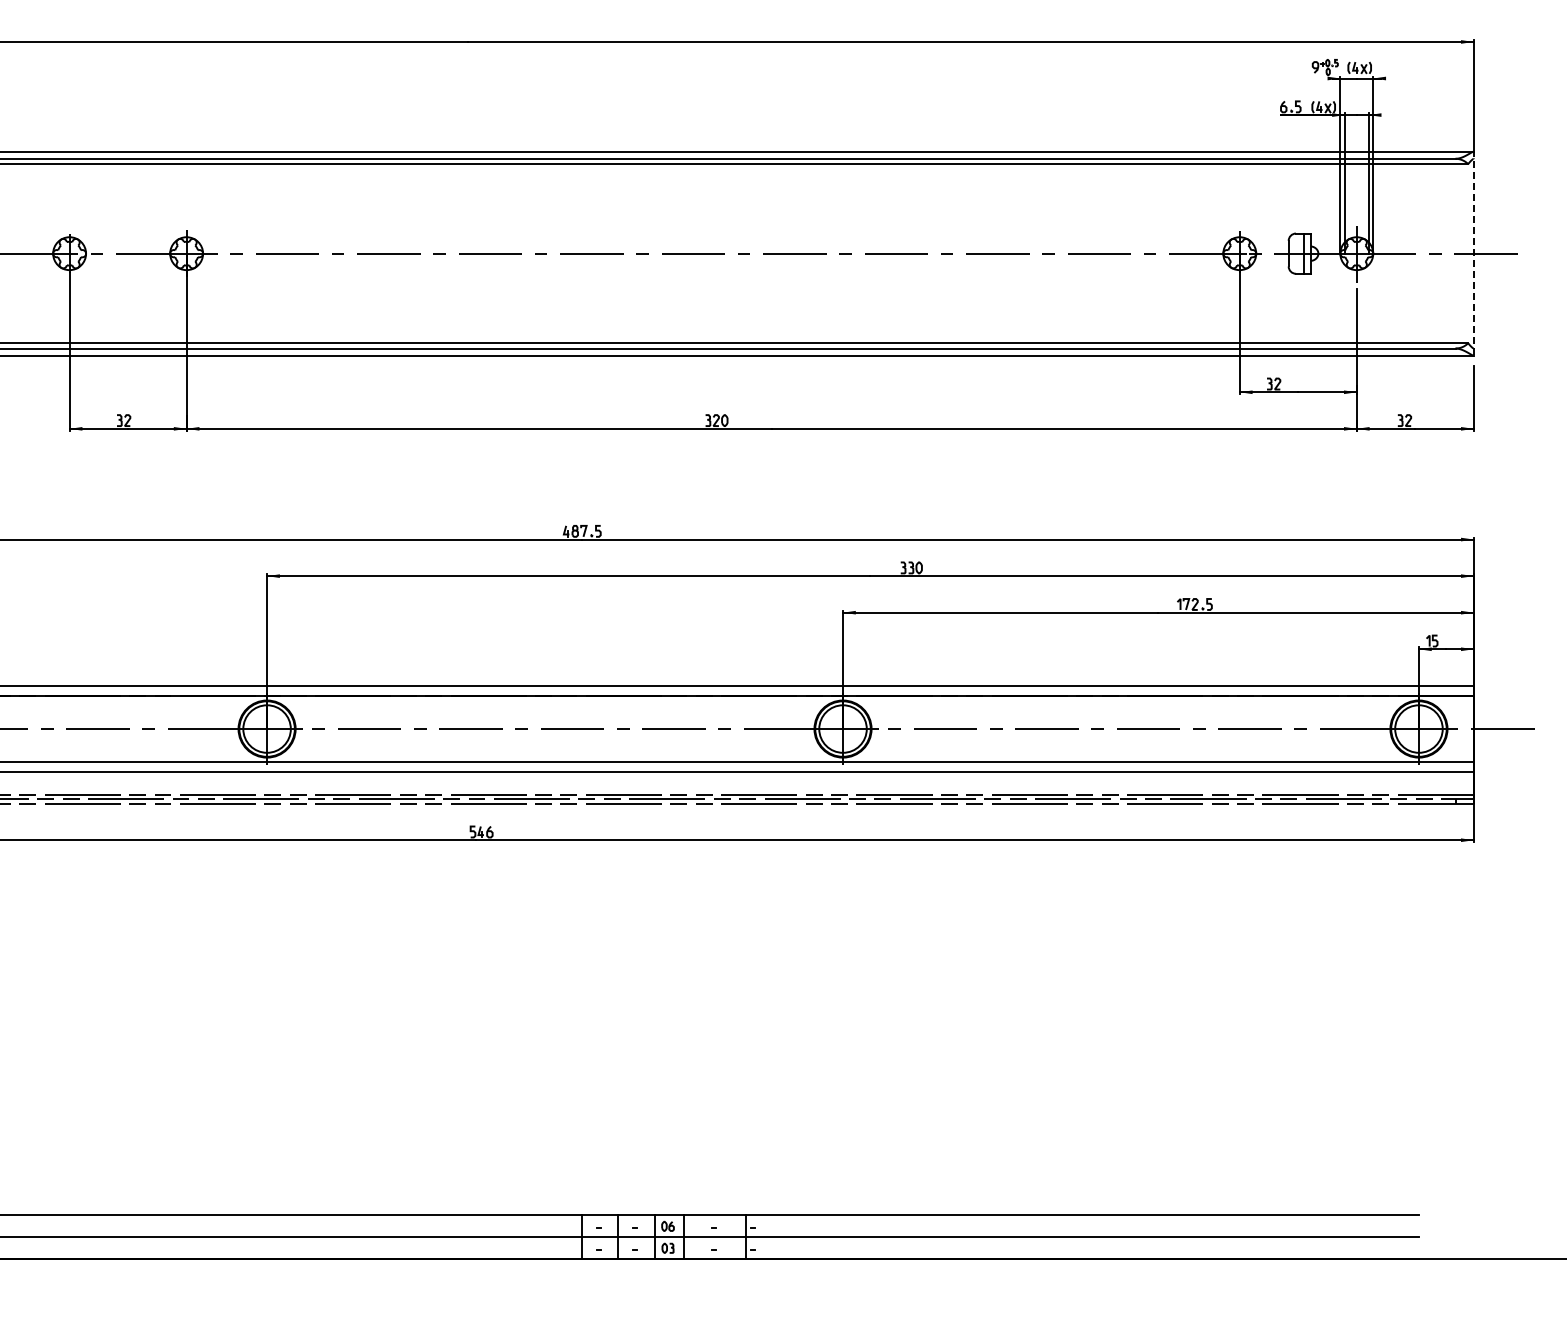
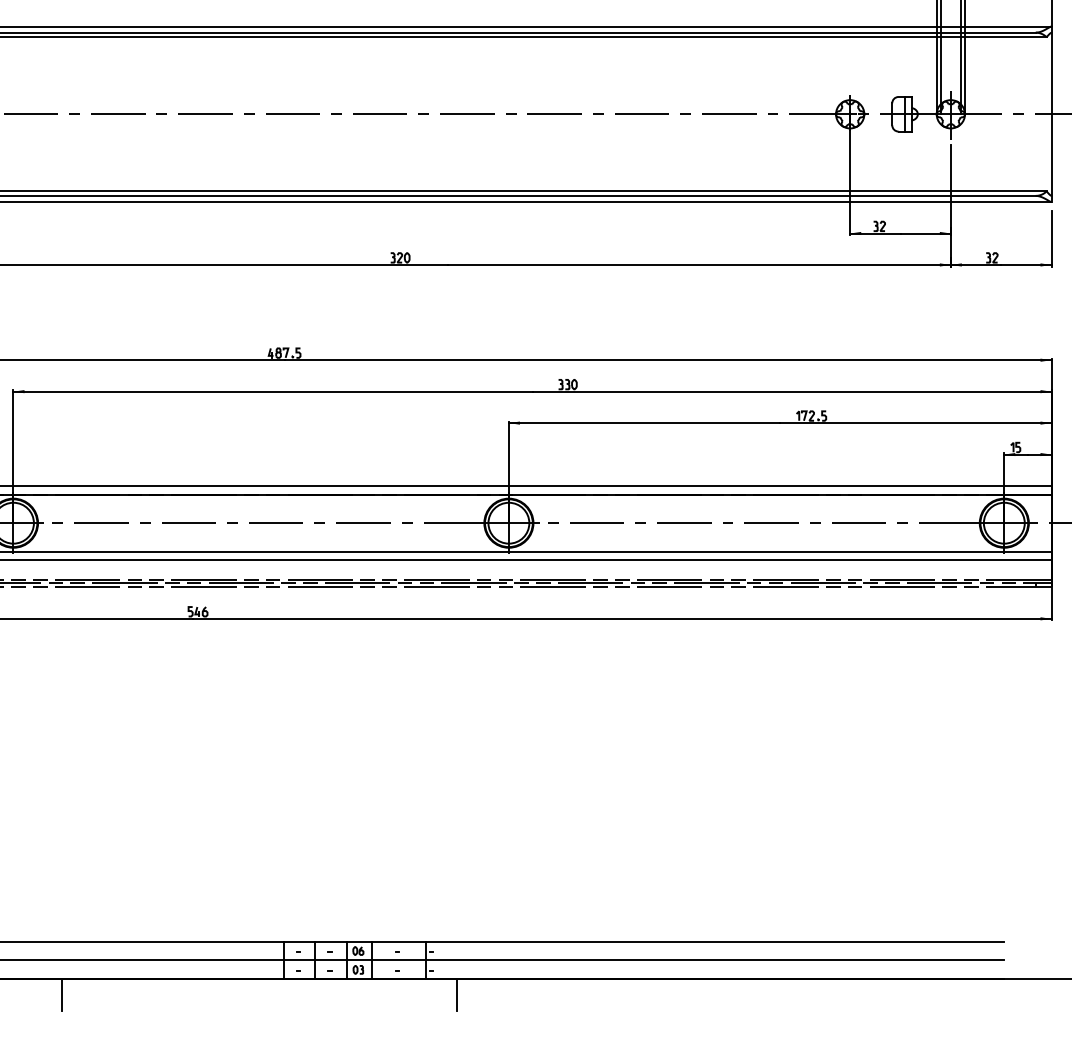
line: (1473, 253) -> (1051, 114), dashed -> solid
line: (323, 1277) -> (62, 994), added
line: (782, 1277) -> (456, 994), added

